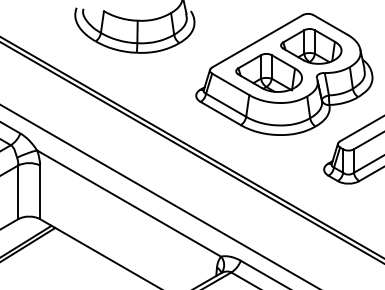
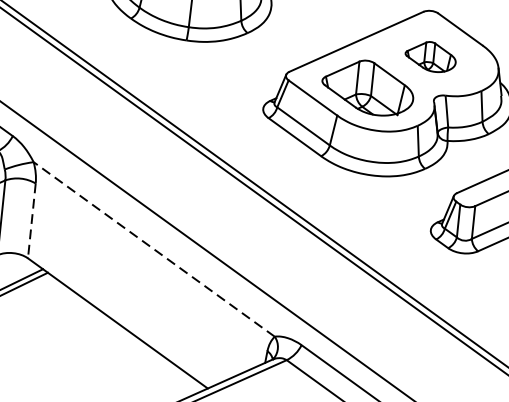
part: (311, 46) -> (430, 56), size x0.6
line: (40, 192) -> (32, 221), solid -> dashed
line: (128, 203) -> (153, 249), solid -> dashed

